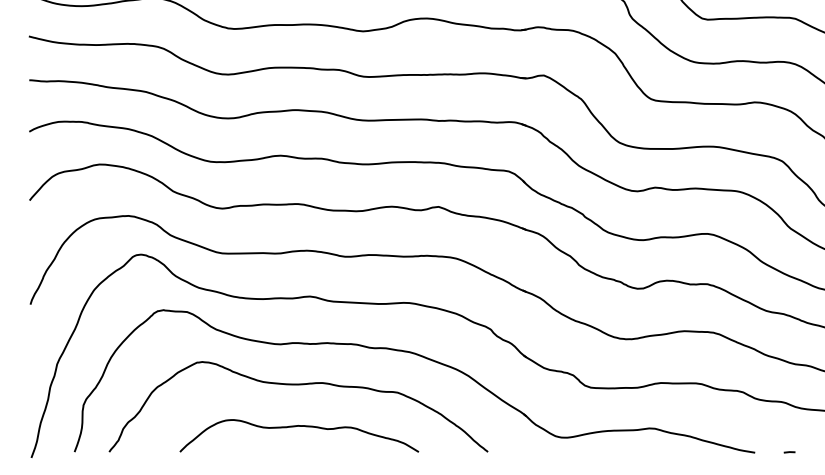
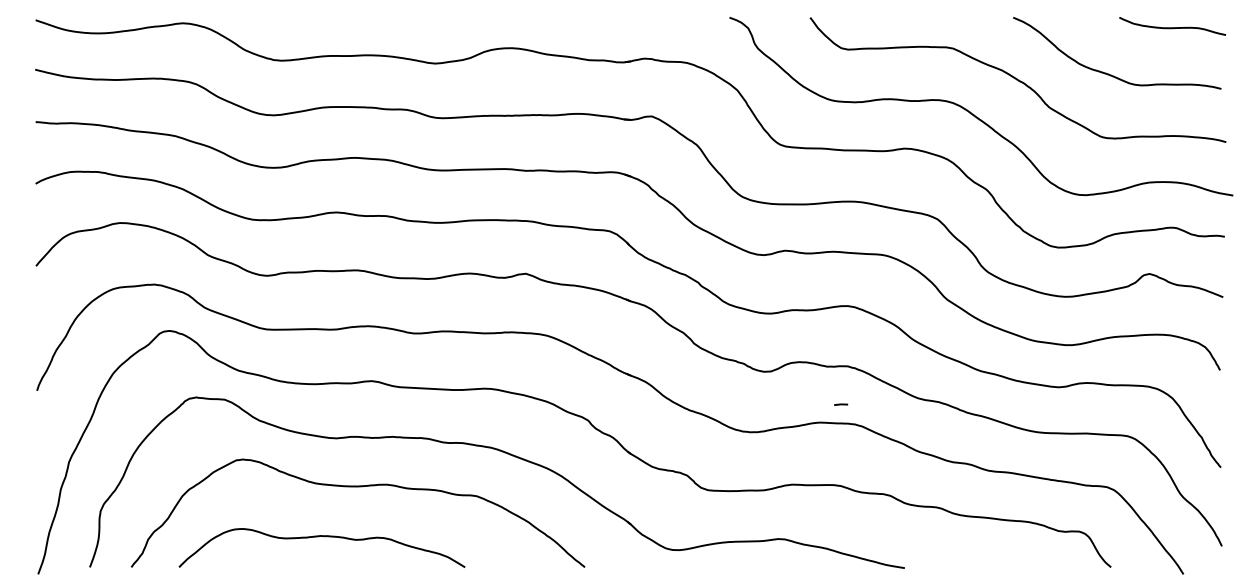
curve: (300, 427) -> (323, 537), moved
line: (789, 452) -> (841, 404), moved

